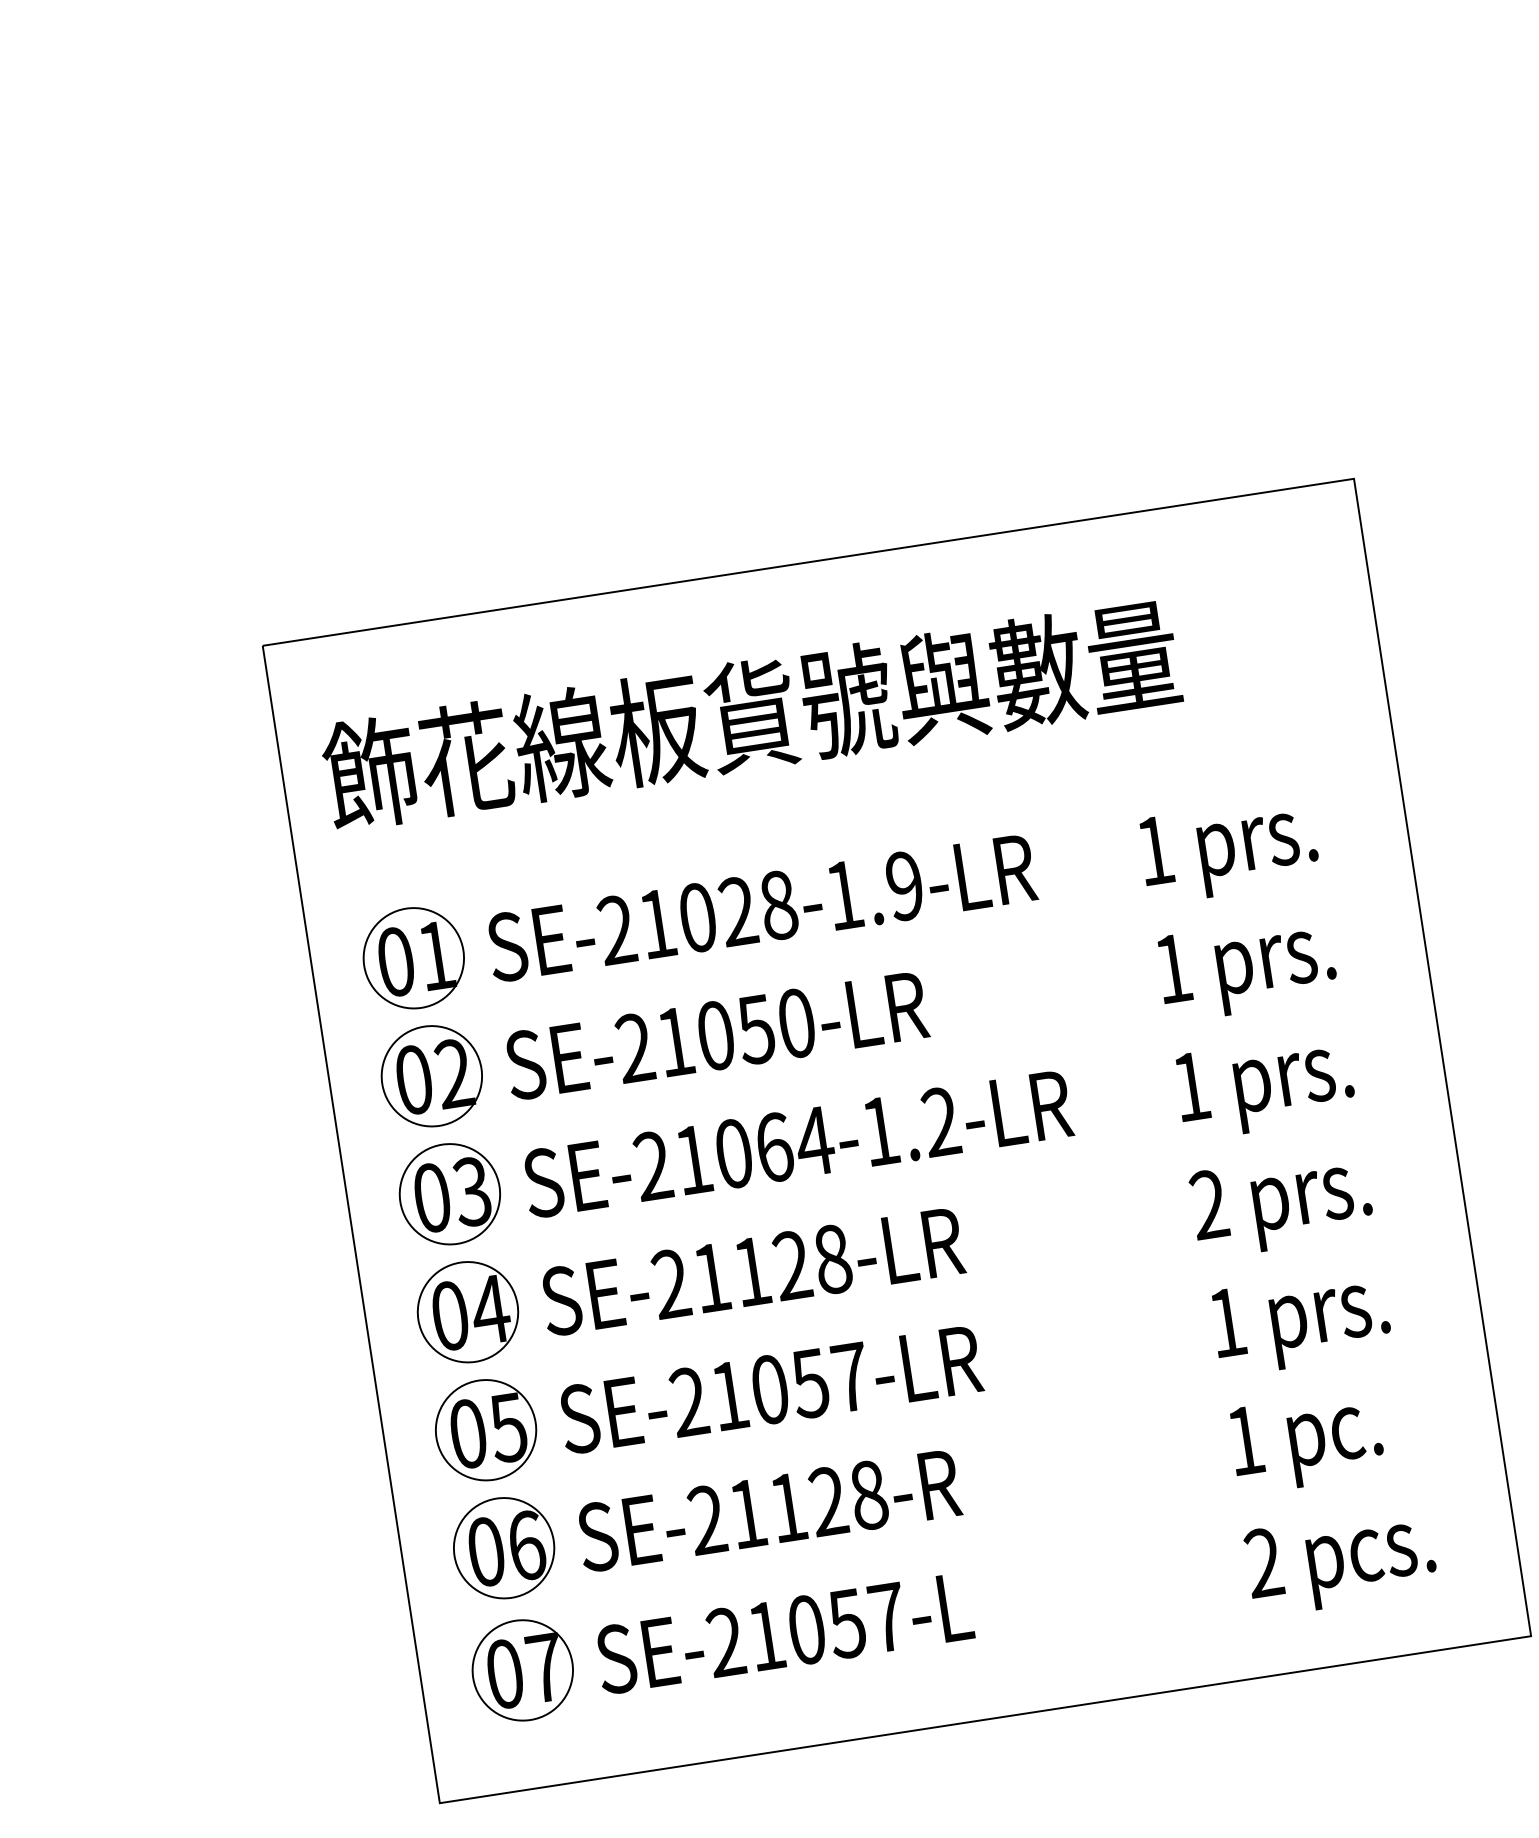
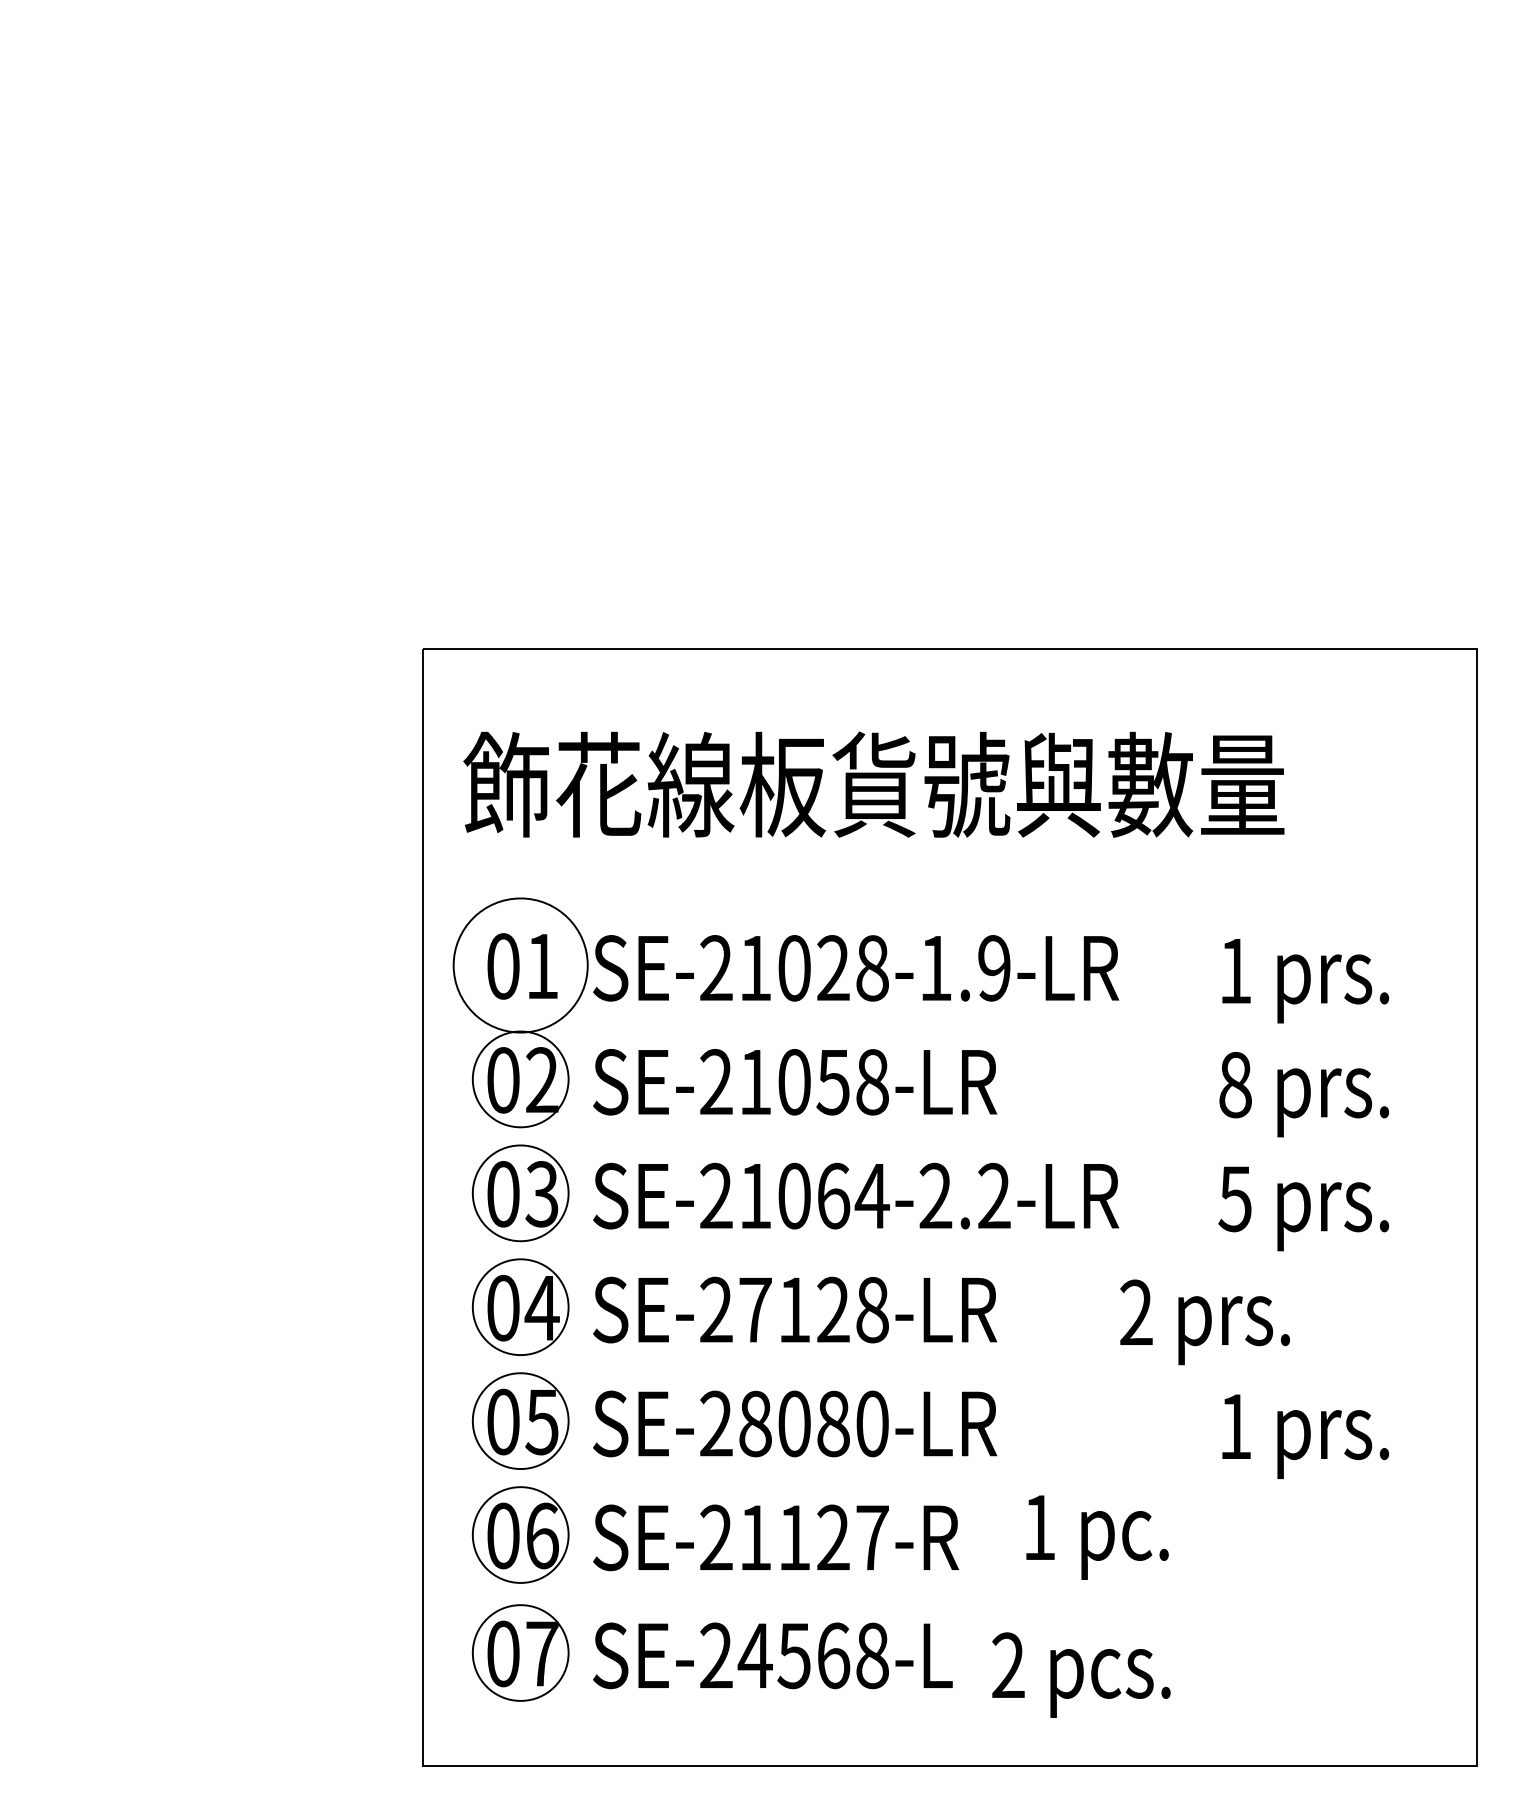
circle: (413, 958) -> (520, 965), size x1.4
text: (1173, 969) -> (1235, 1085), 1 -> 8
text: (796, 1023) -> (872, 1082), SE-21050-LR -> SE-21058-LR
text: (1190, 1087) -> (1234, 1199), 1 -> 5
text: (879, 1130) -> (935, 1195), SE-21064-1.2-LR -> SE-21064-2.2-LR
text: (1282, 1203) -> (1205, 1322), moved
text: (711, 1277) -> (755, 1309), SE-21128-LR -> SE-27128-LR
text: (789, 1386) -> (813, 1423), SE-21057-LR -> SE-28080-LR
text: (1307, 1441) -> (1097, 1537), moved
text: (868, 1494) -> (872, 1537), SE-21128-R -> SE-21127-R
text: (1341, 1560) -> (1081, 1674), moved
text: (825, 1626) -> (812, 1655), SE-21057-L -> SE-24568-L

